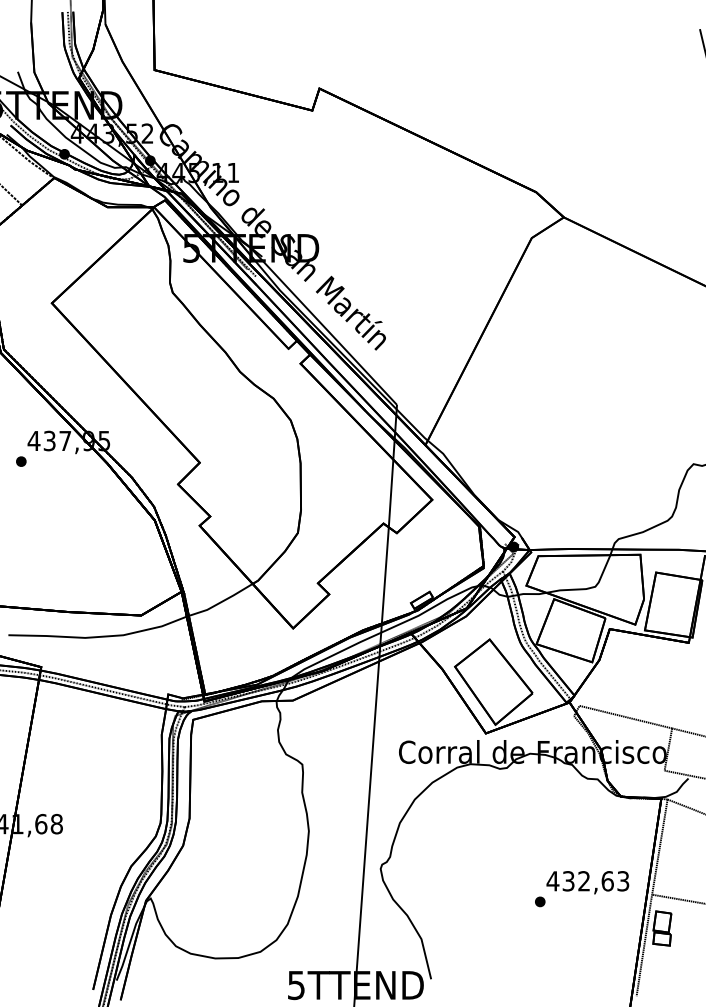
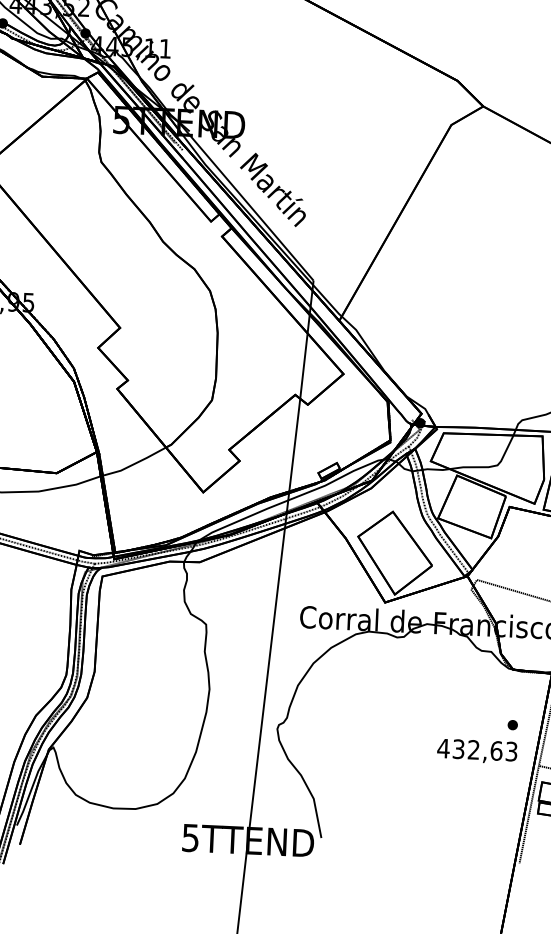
part: (540, 901) -> (513, 724), moved

